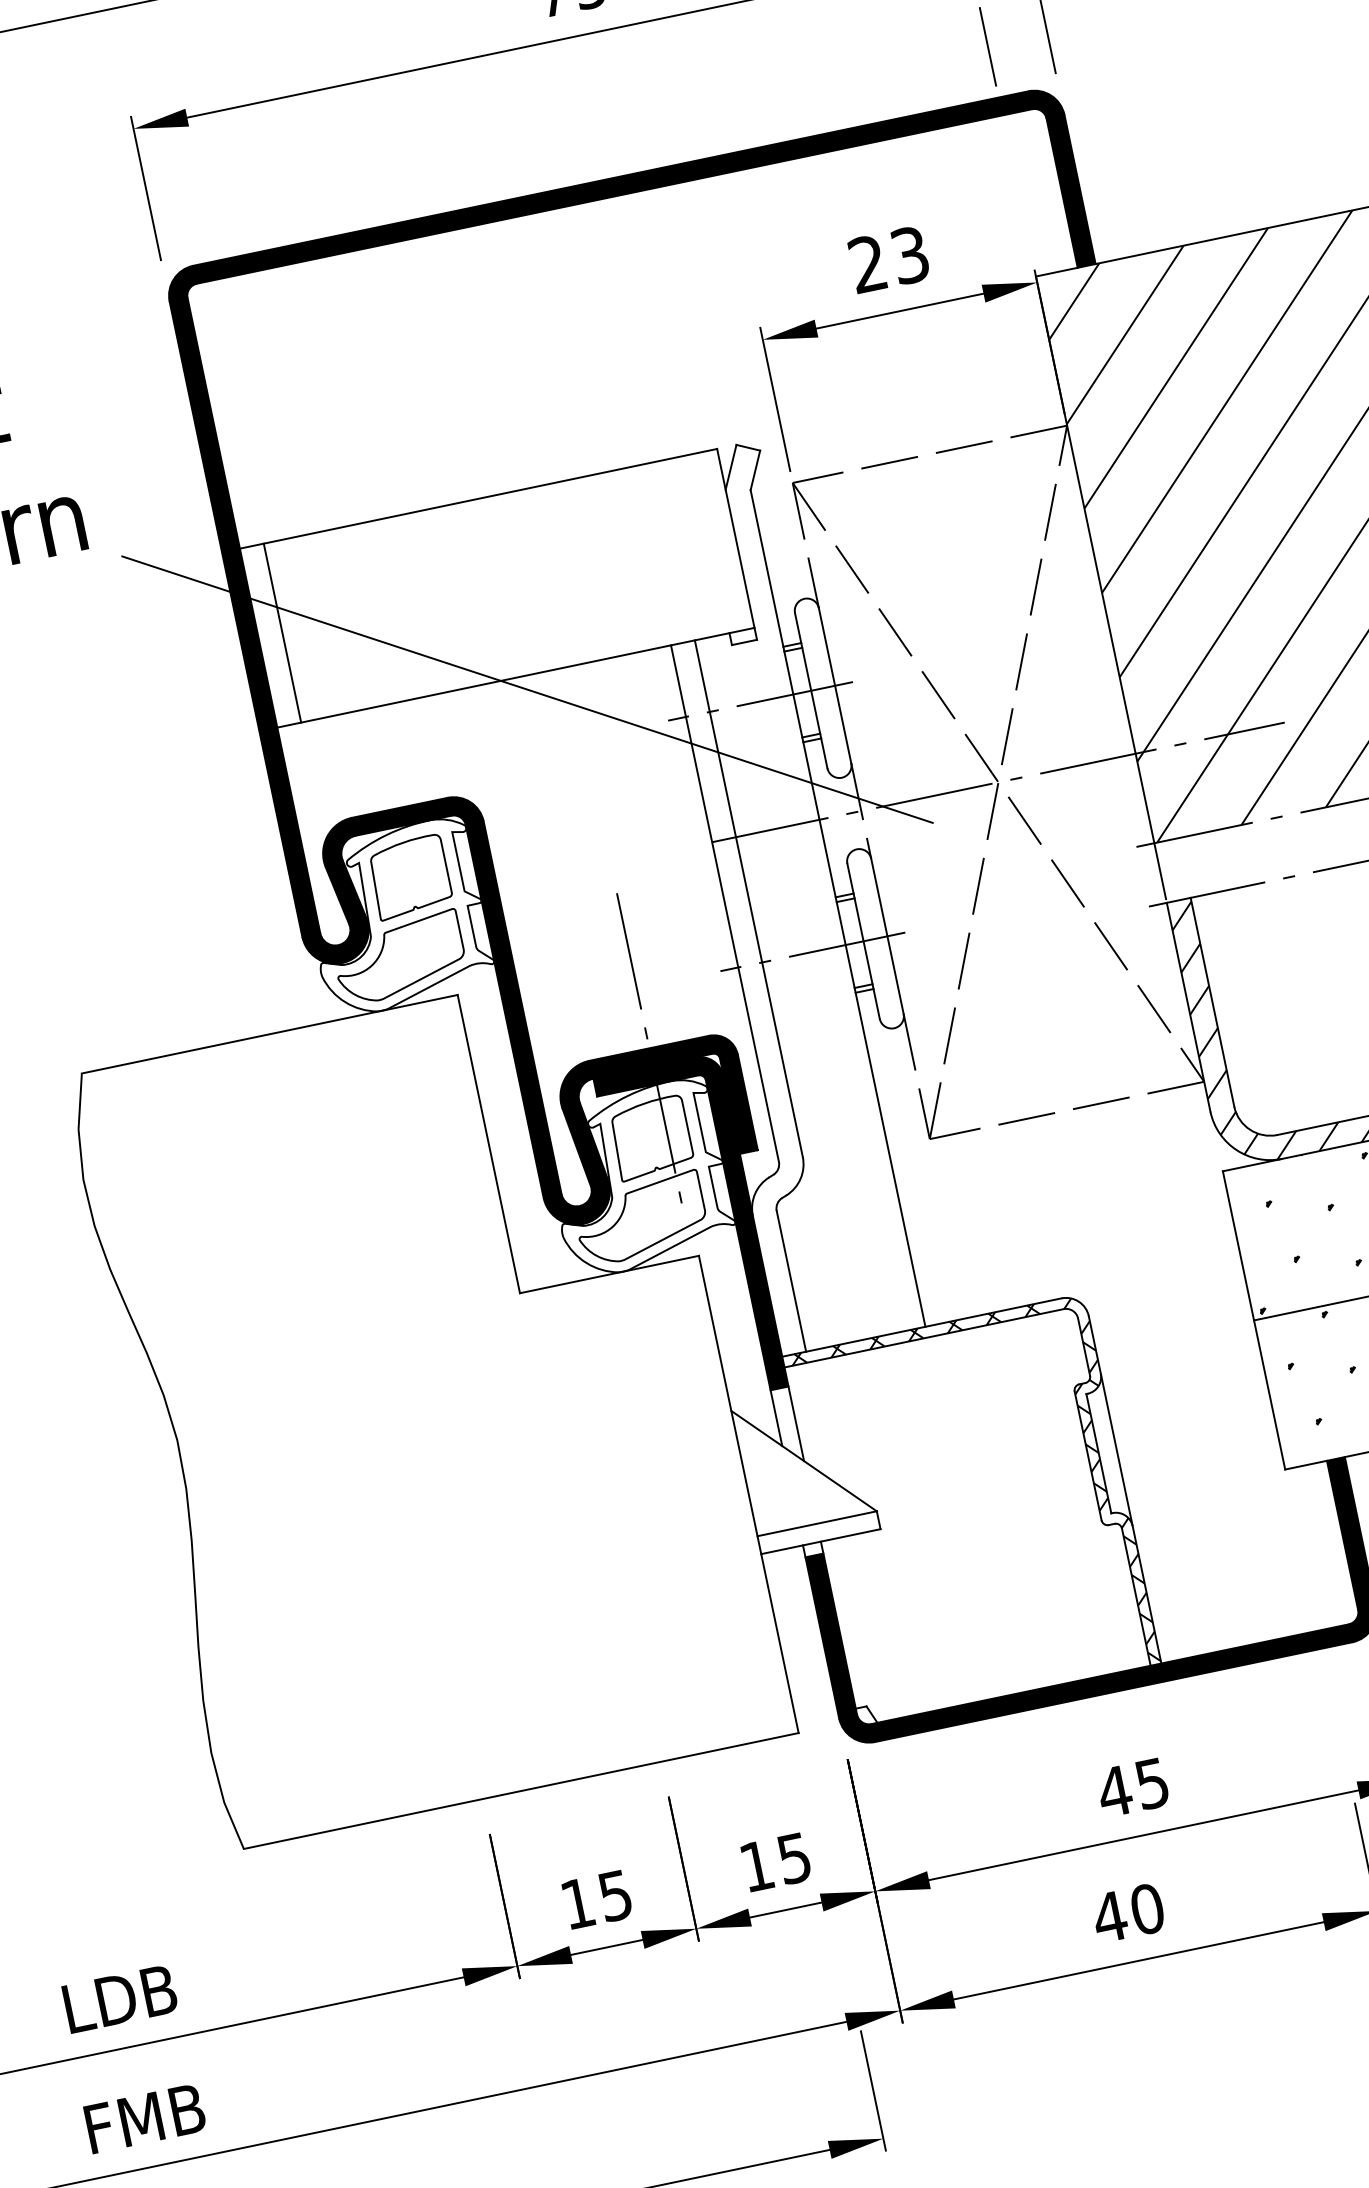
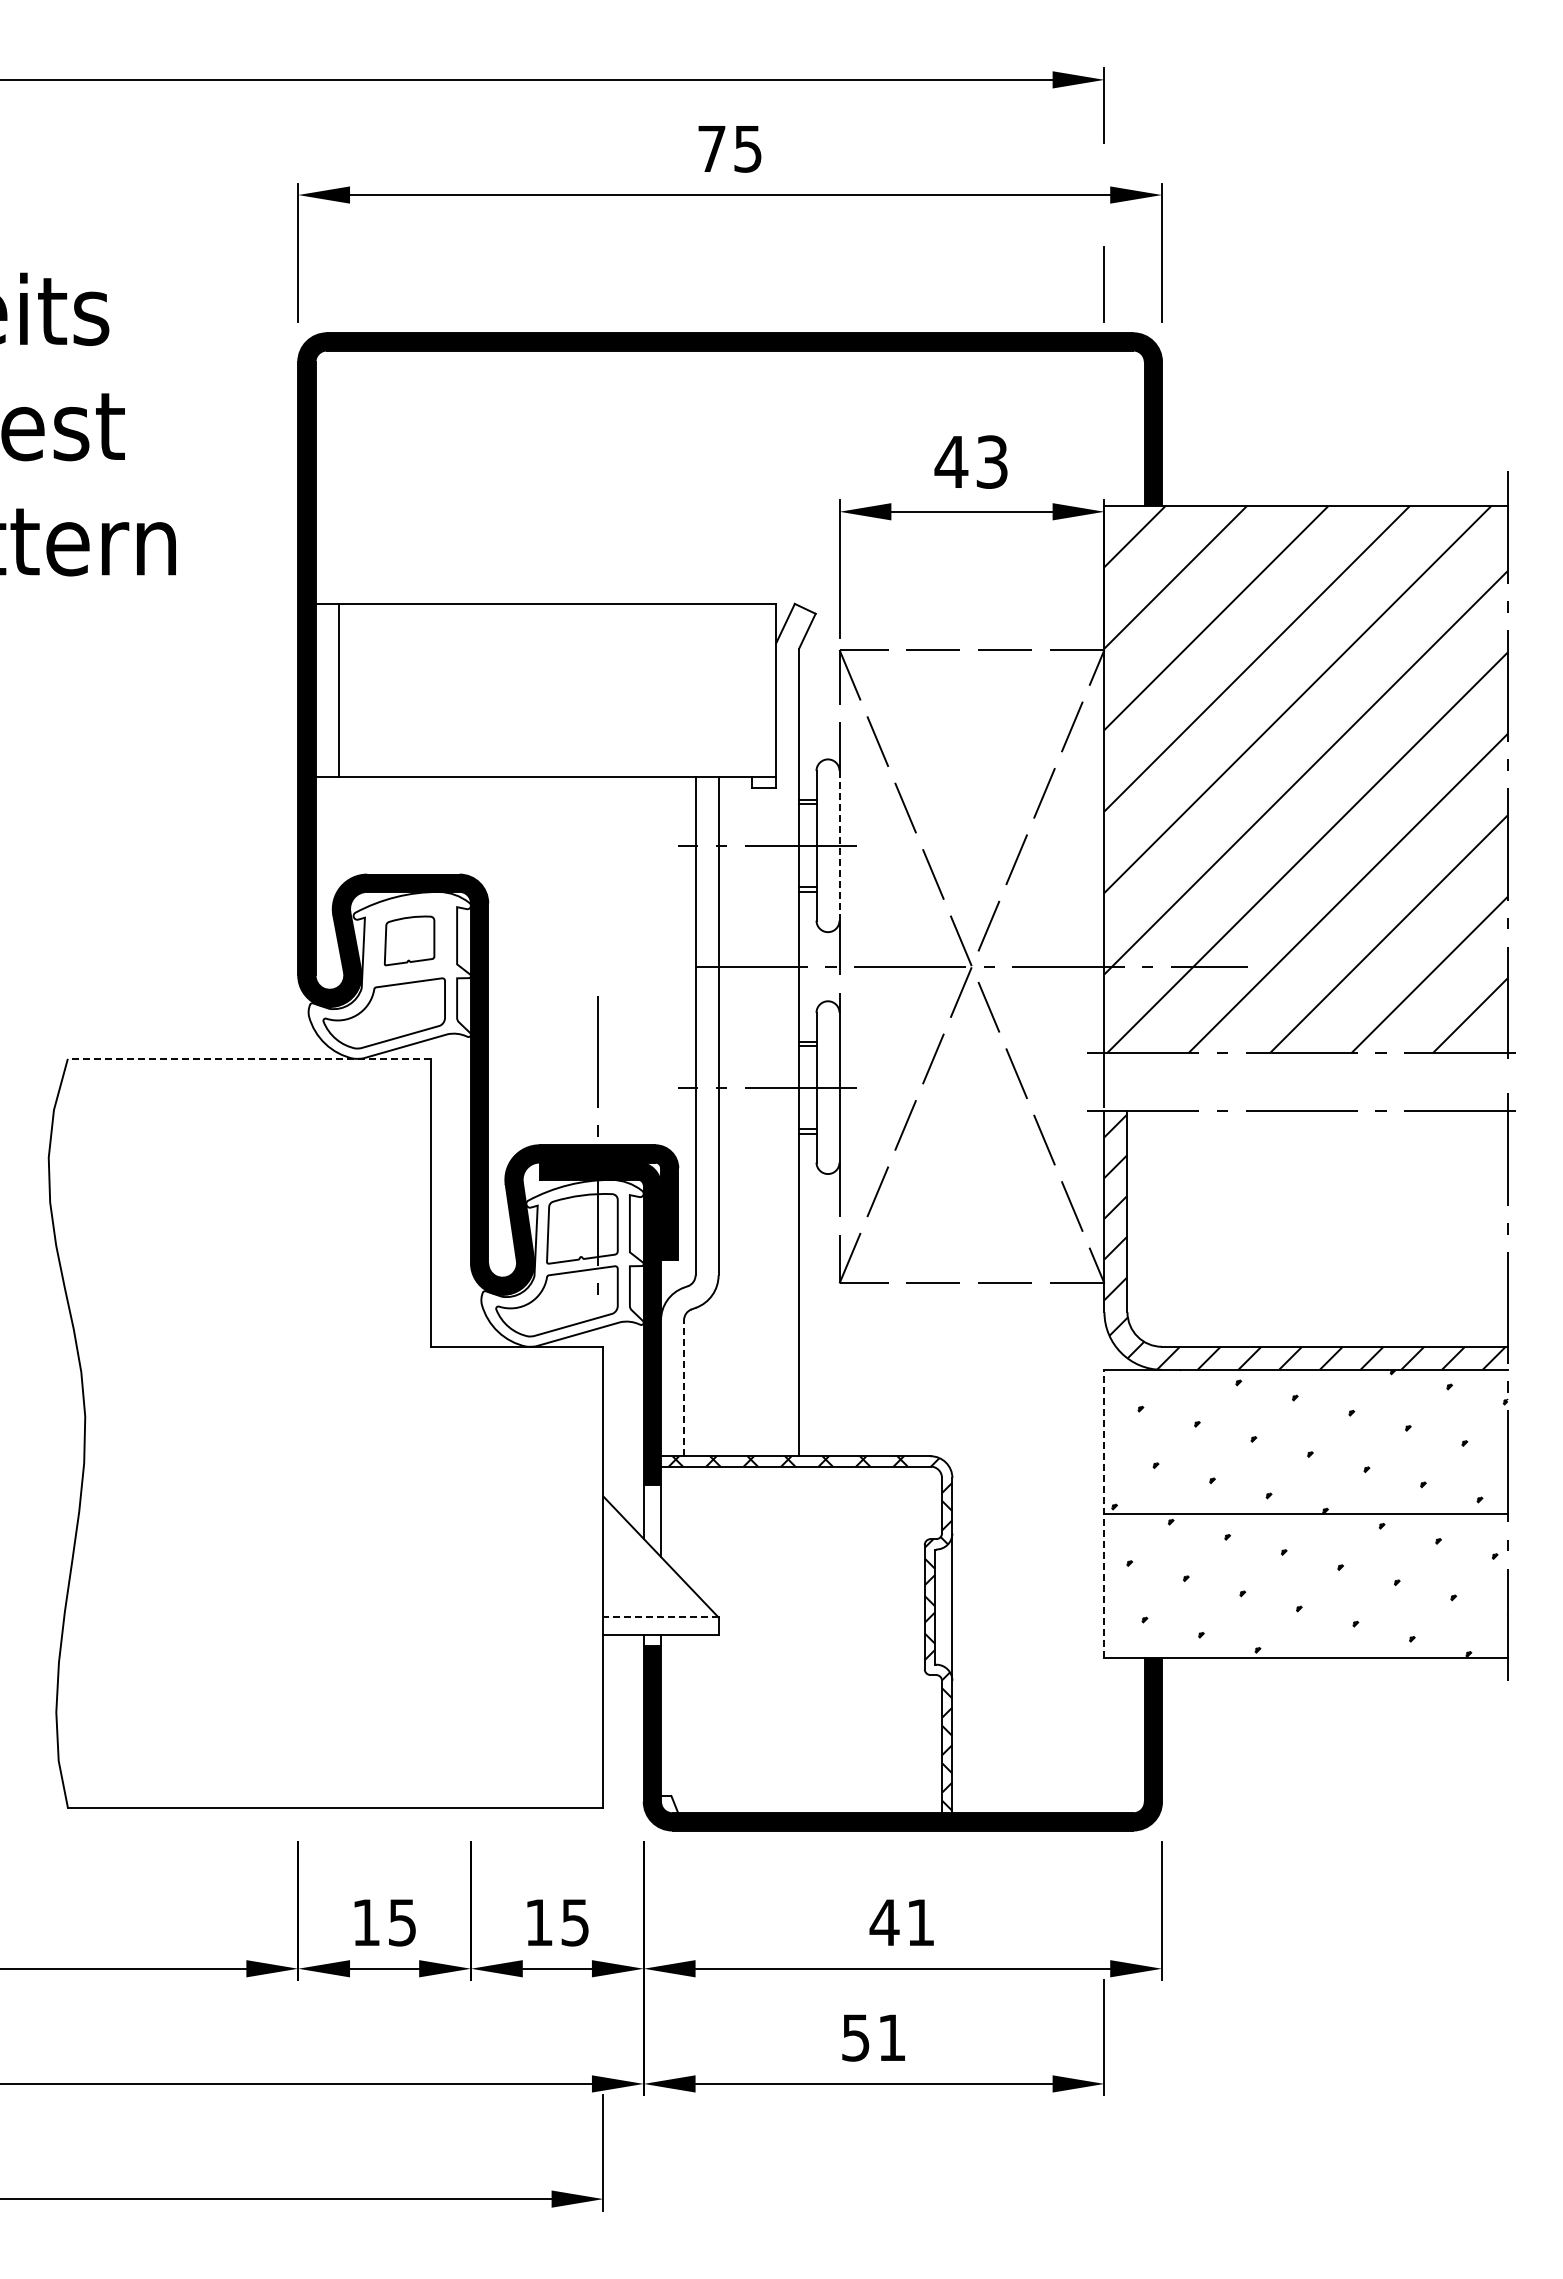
text: (867, 263) -> (951, 461), 23 -> 43
line: (834, 685) -> (839, 845), solid -> dashed
line: (527, 689) -> (554, 789), removed
part: (410, 876) -> (409, 940), size x0.7
line: (268, 1034) -> (248, 1058), solid -> dashed
line: (791, 1281) -> (684, 1388), solid -> dashed
line: (1254, 1320) -> (1104, 1513), solid -> dashed
line: (817, 1523) -> (661, 1617), solid -> dashed
text: (1151, 1783) -> (920, 1922), 45 -> 41
text: (1128, 1912) -> (873, 2037), 40 -> 51

